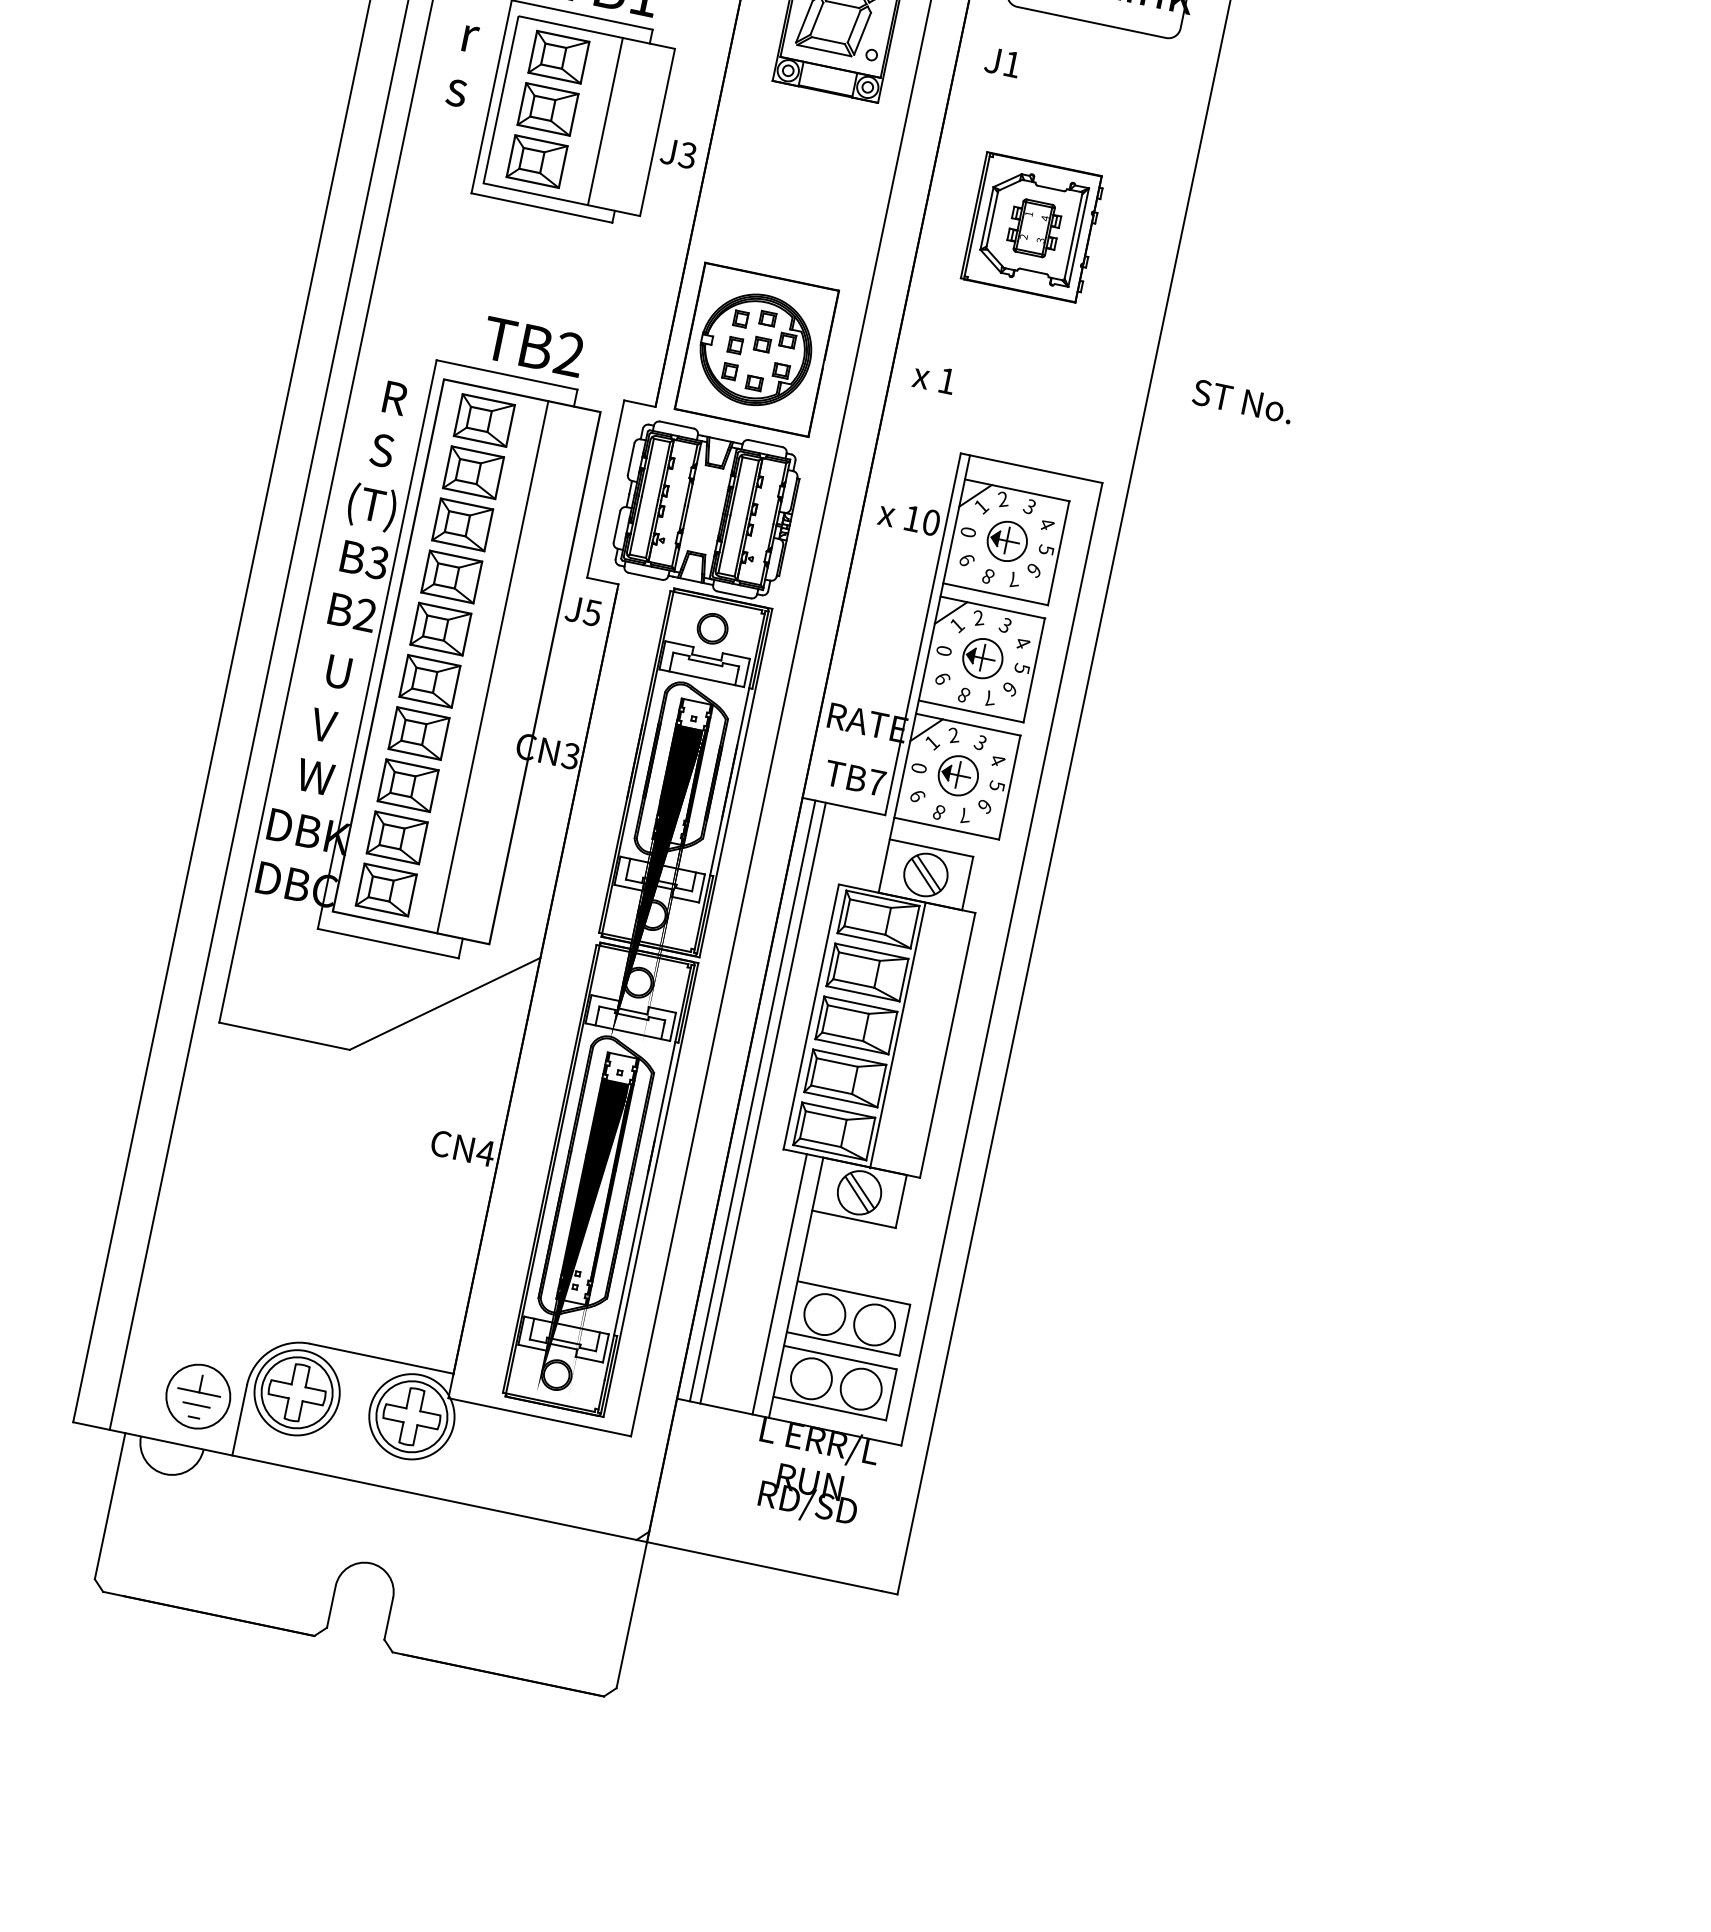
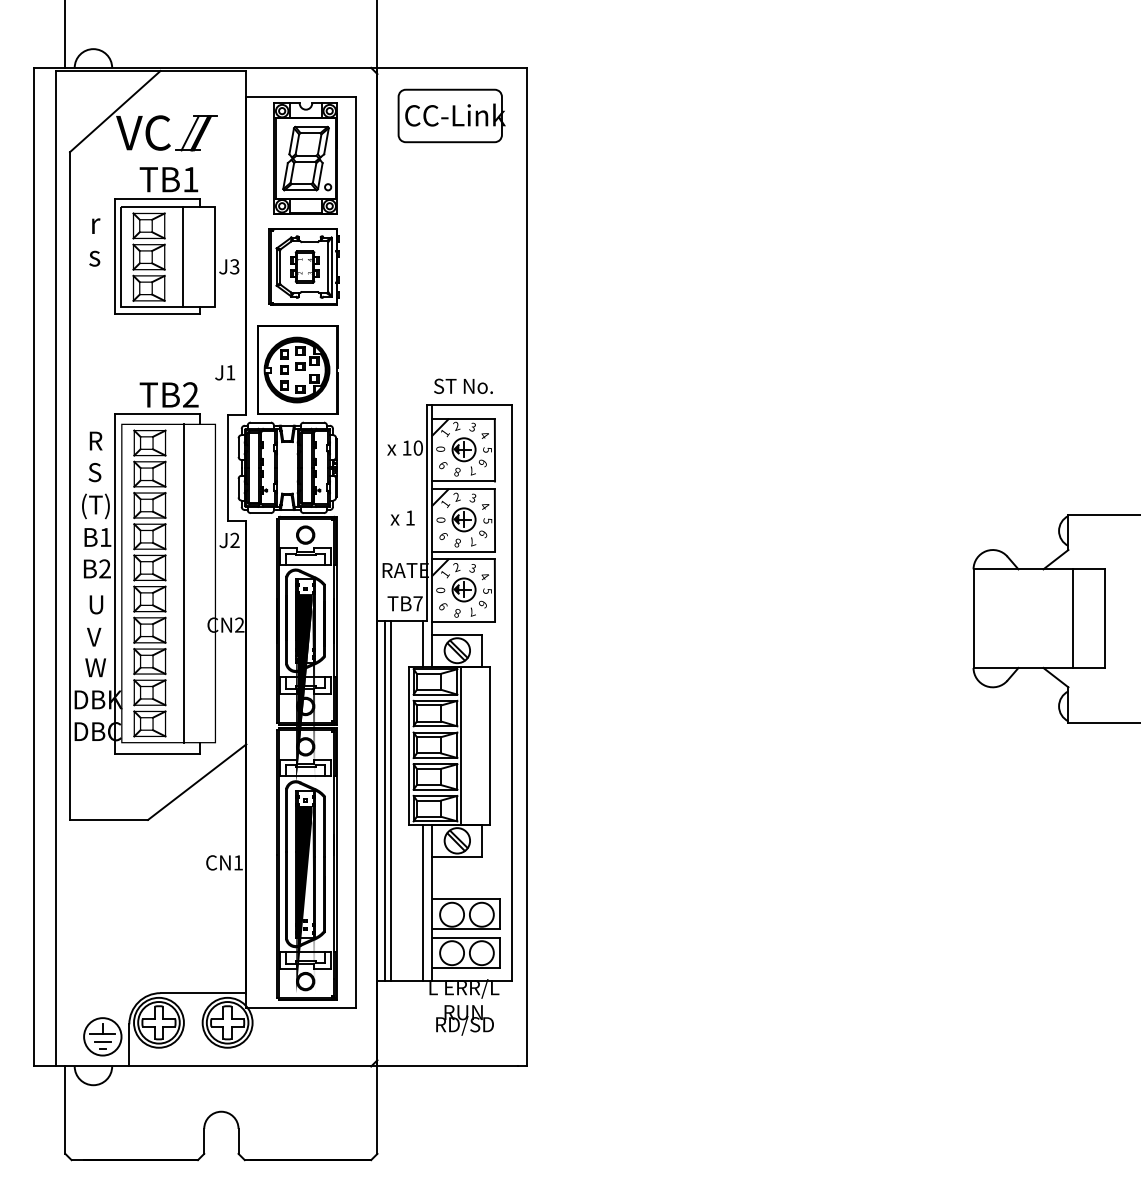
text: (1003, 62) -> (225, 372), moved
part: (1031, 226) -> (303, 266), moved
text: (934, 377) -> (402, 517), moved
text: (1243, 400) -> (463, 385), moved
text: (377, 562) -> (105, 537), B3 -> B1
text: (591, 612) -> (234, 540), J5 -> J2
text: (570, 756) -> (239, 625), CN3 -> CN2
line: (870, 850) -> (422, 643), added
text: (486, 1152) -> (238, 862), CN4 -> CN1

